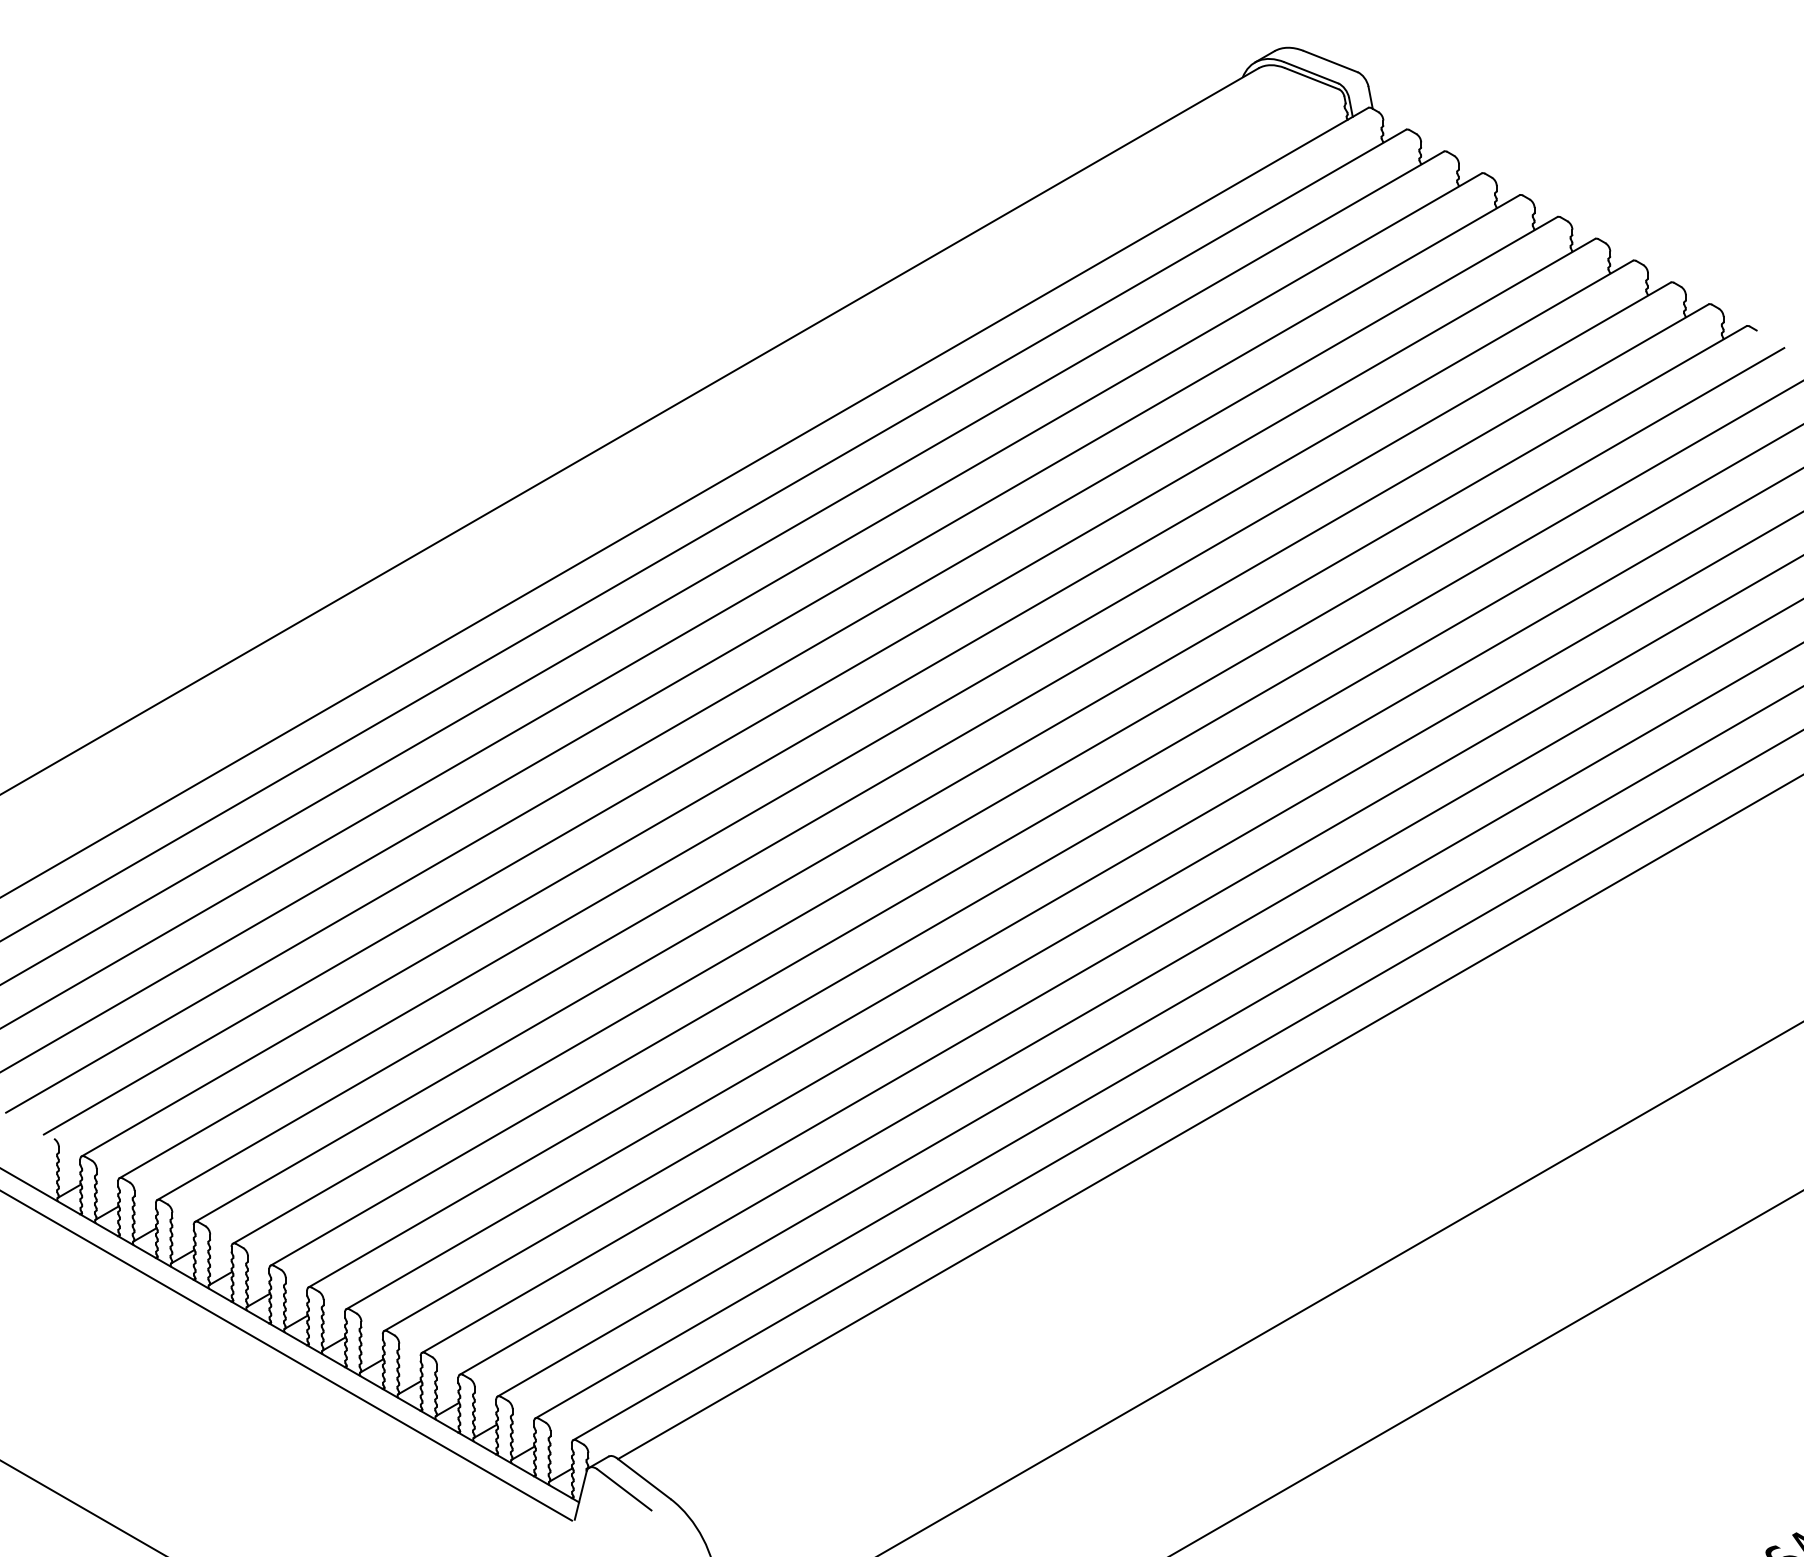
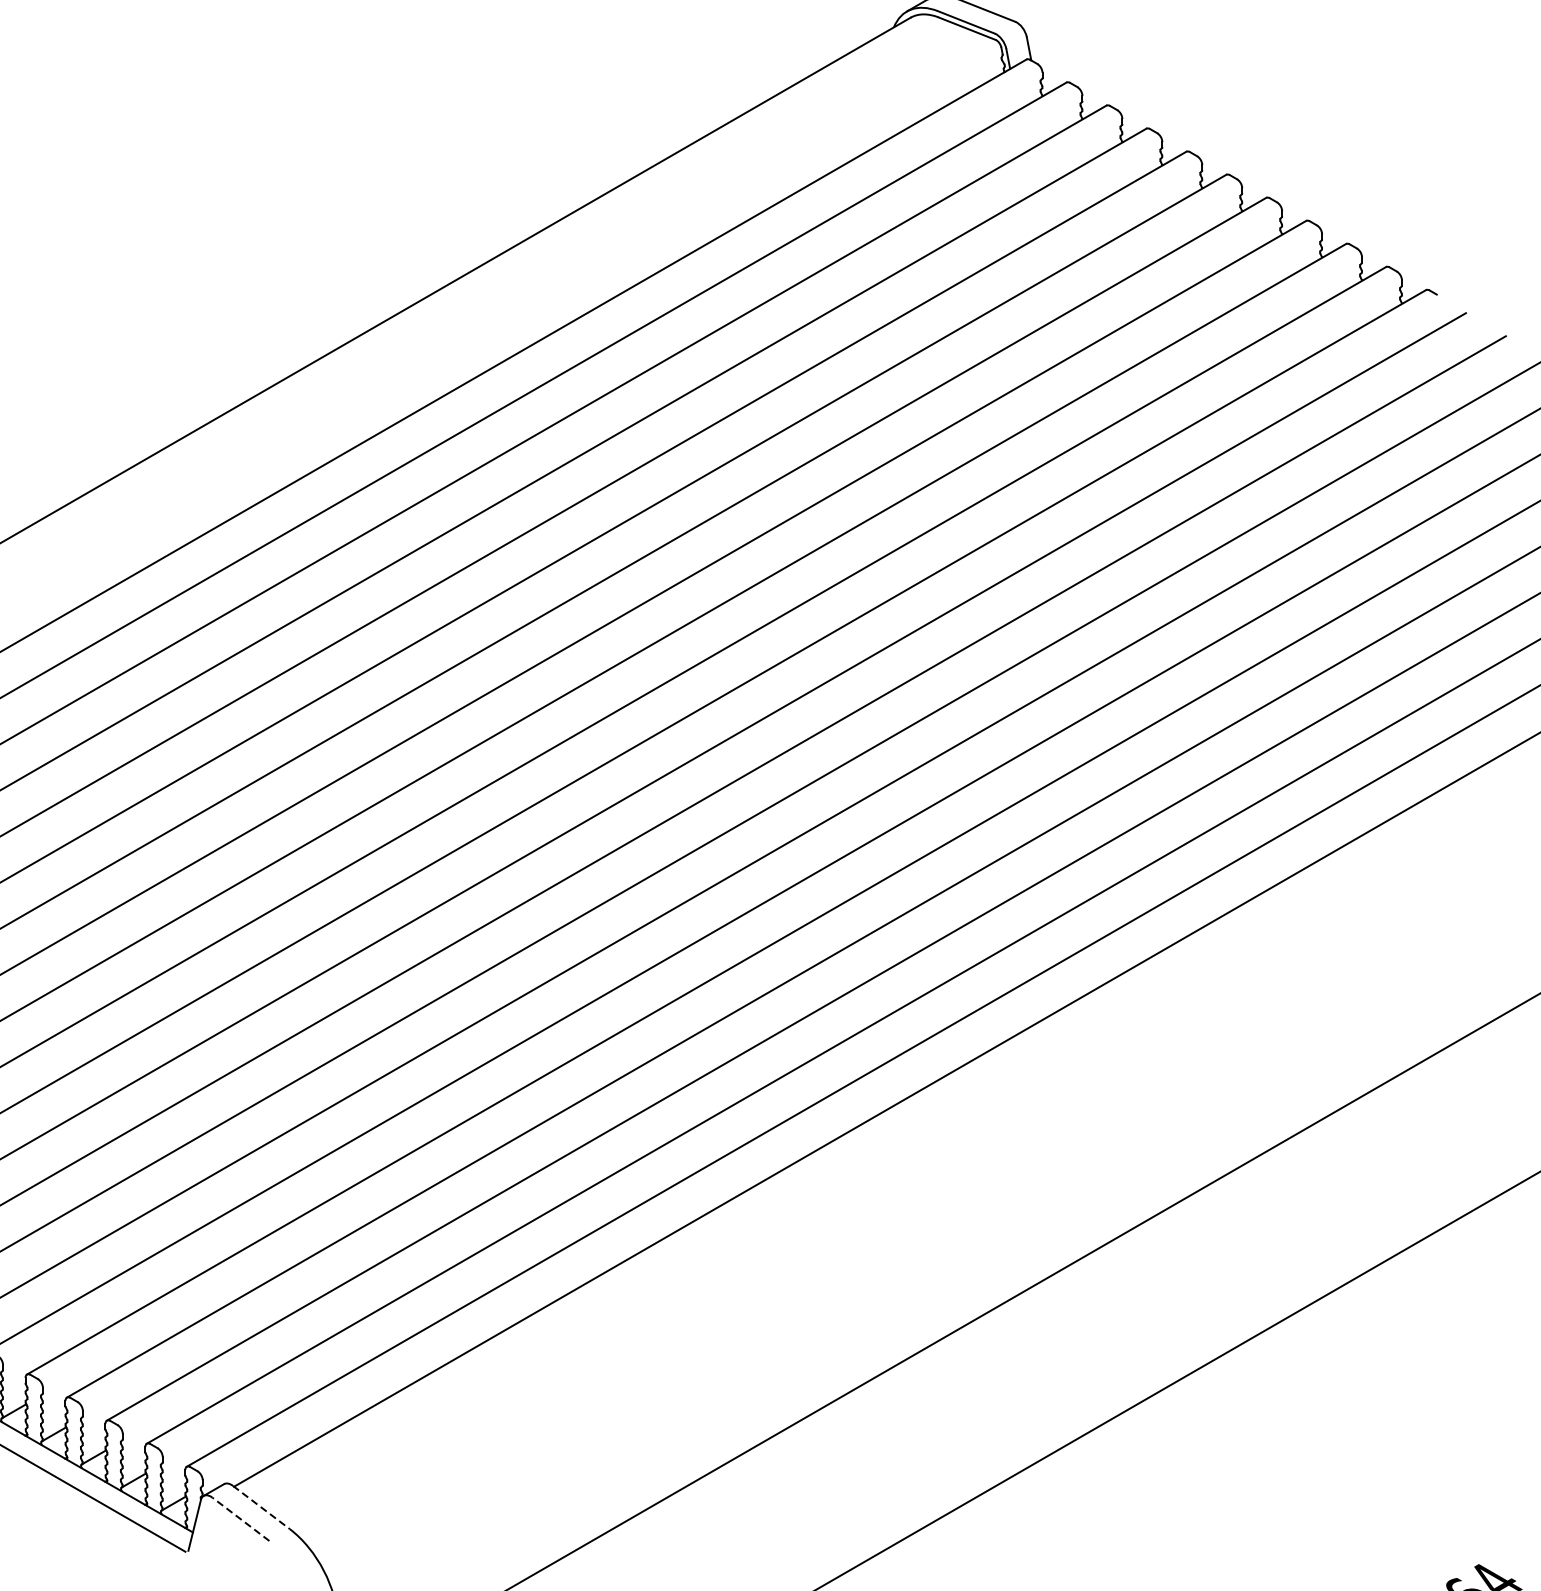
line: (643, 1478) -> (260, 1507), solid -> dashed
line: (624, 1489) -> (240, 1518), solid -> dashed

